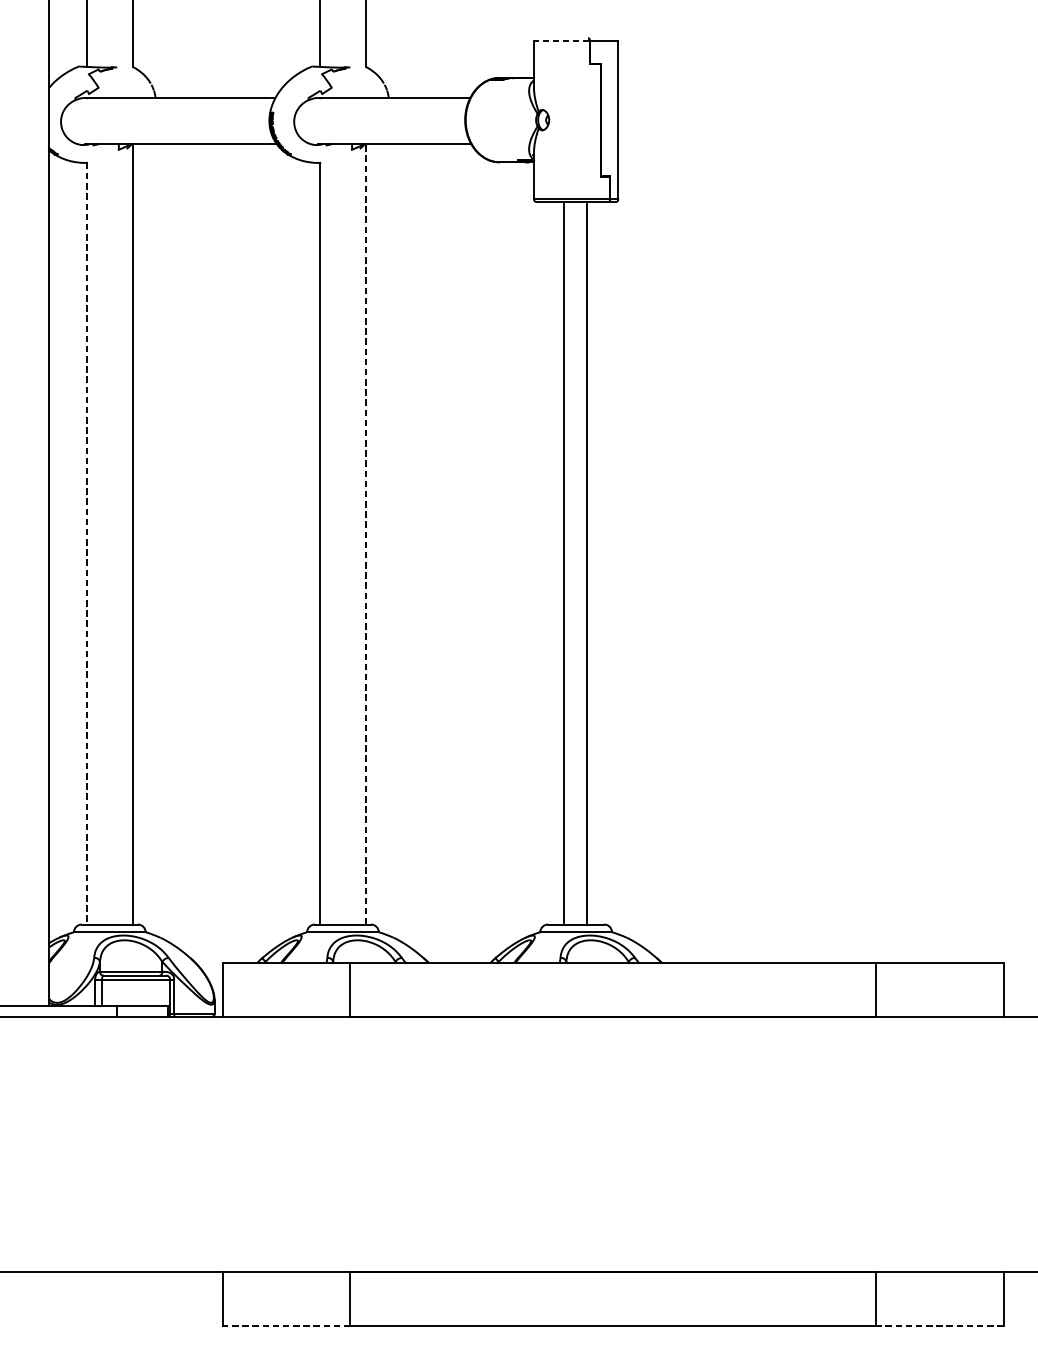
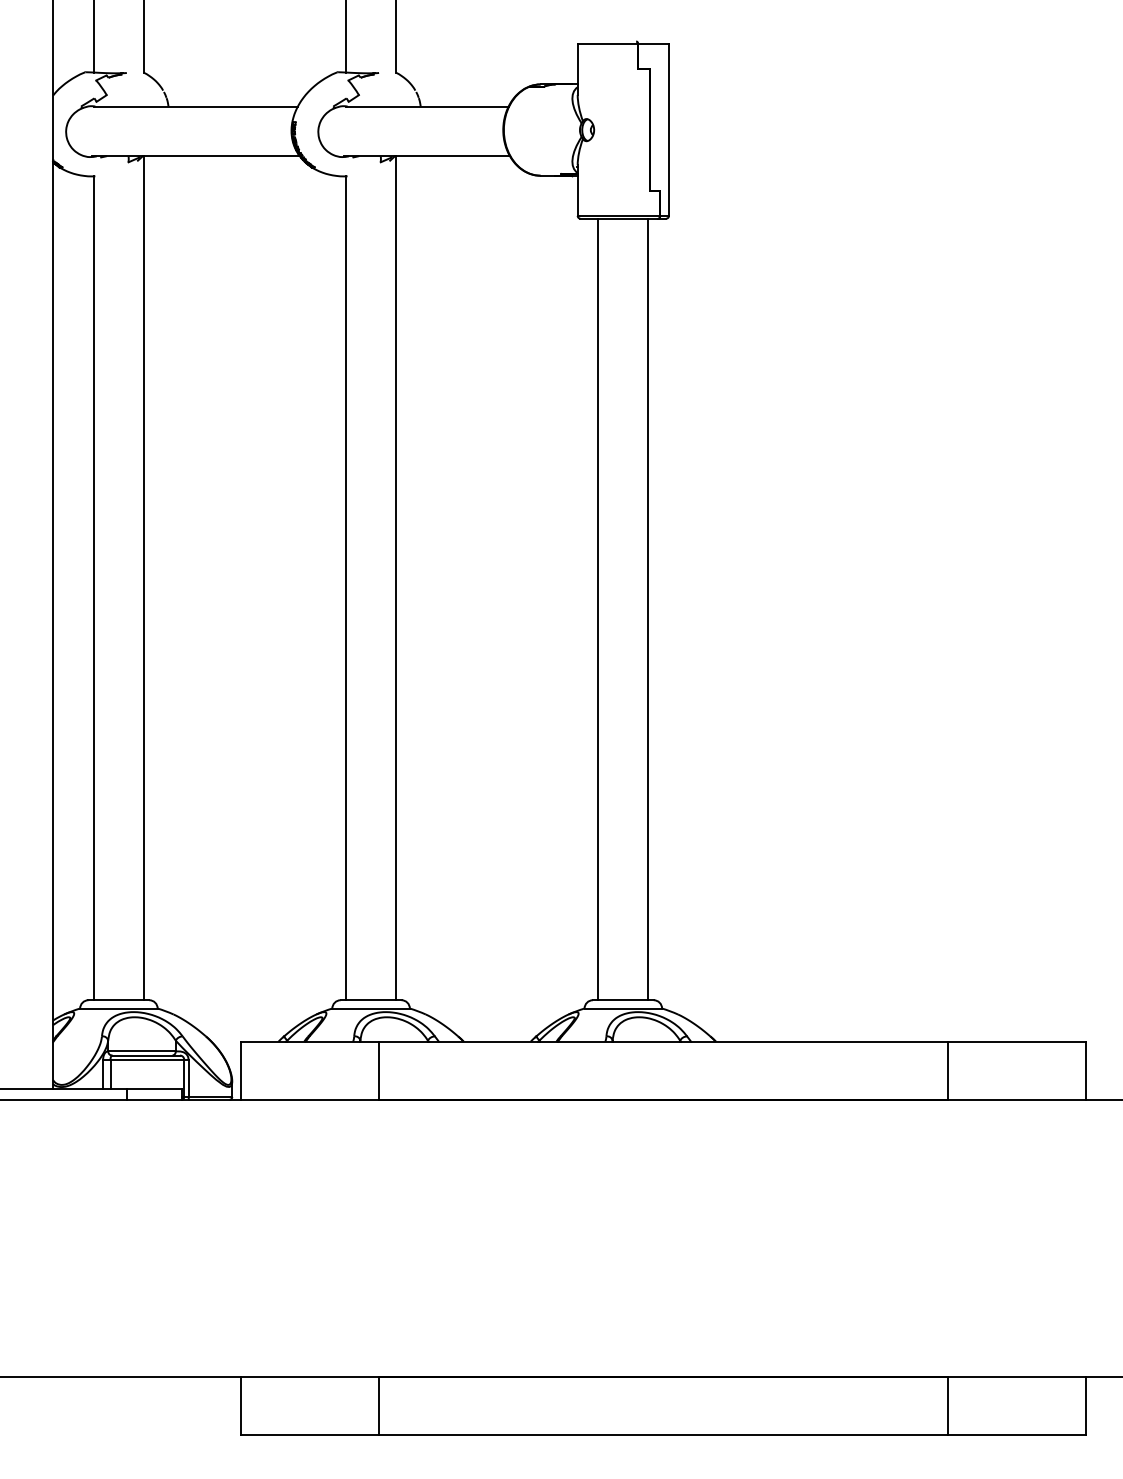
line: (561, 40) -> (607, 44), dashed -> solid
line: (366, 534) -> (396, 578), dashed -> solid
line: (87, 543) -> (94, 588), dashed -> solid
line: (564, 563) -> (648, 609), moved
line: (587, 563) -> (598, 609), moved
line: (286, 1326) -> (309, 1434), dashed -> solid
line: (939, 1326) -> (1016, 1434), dashed -> solid

